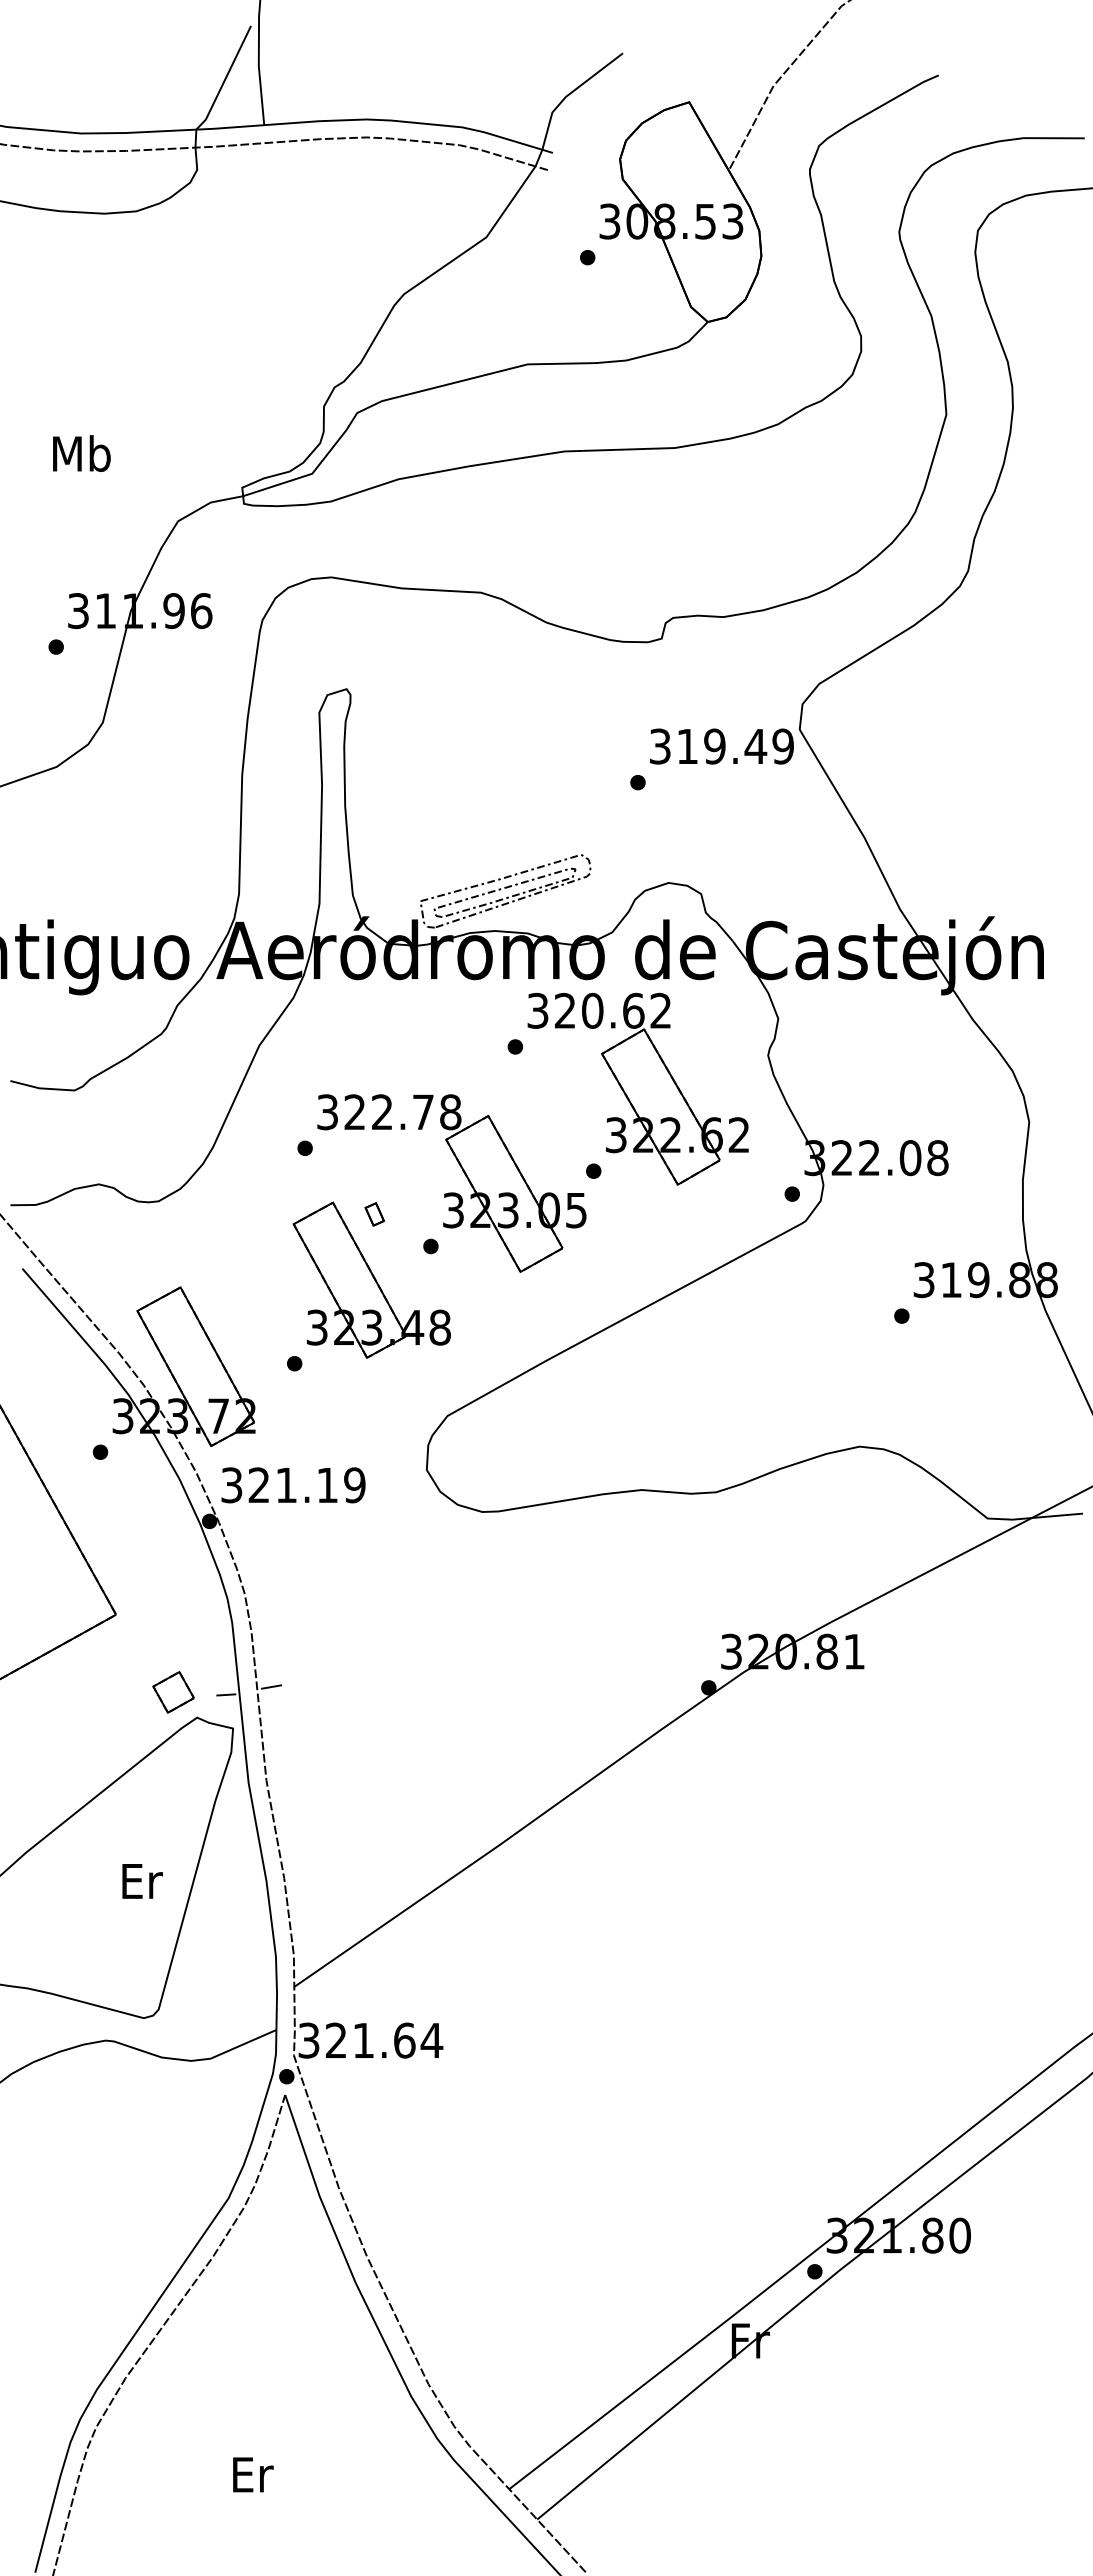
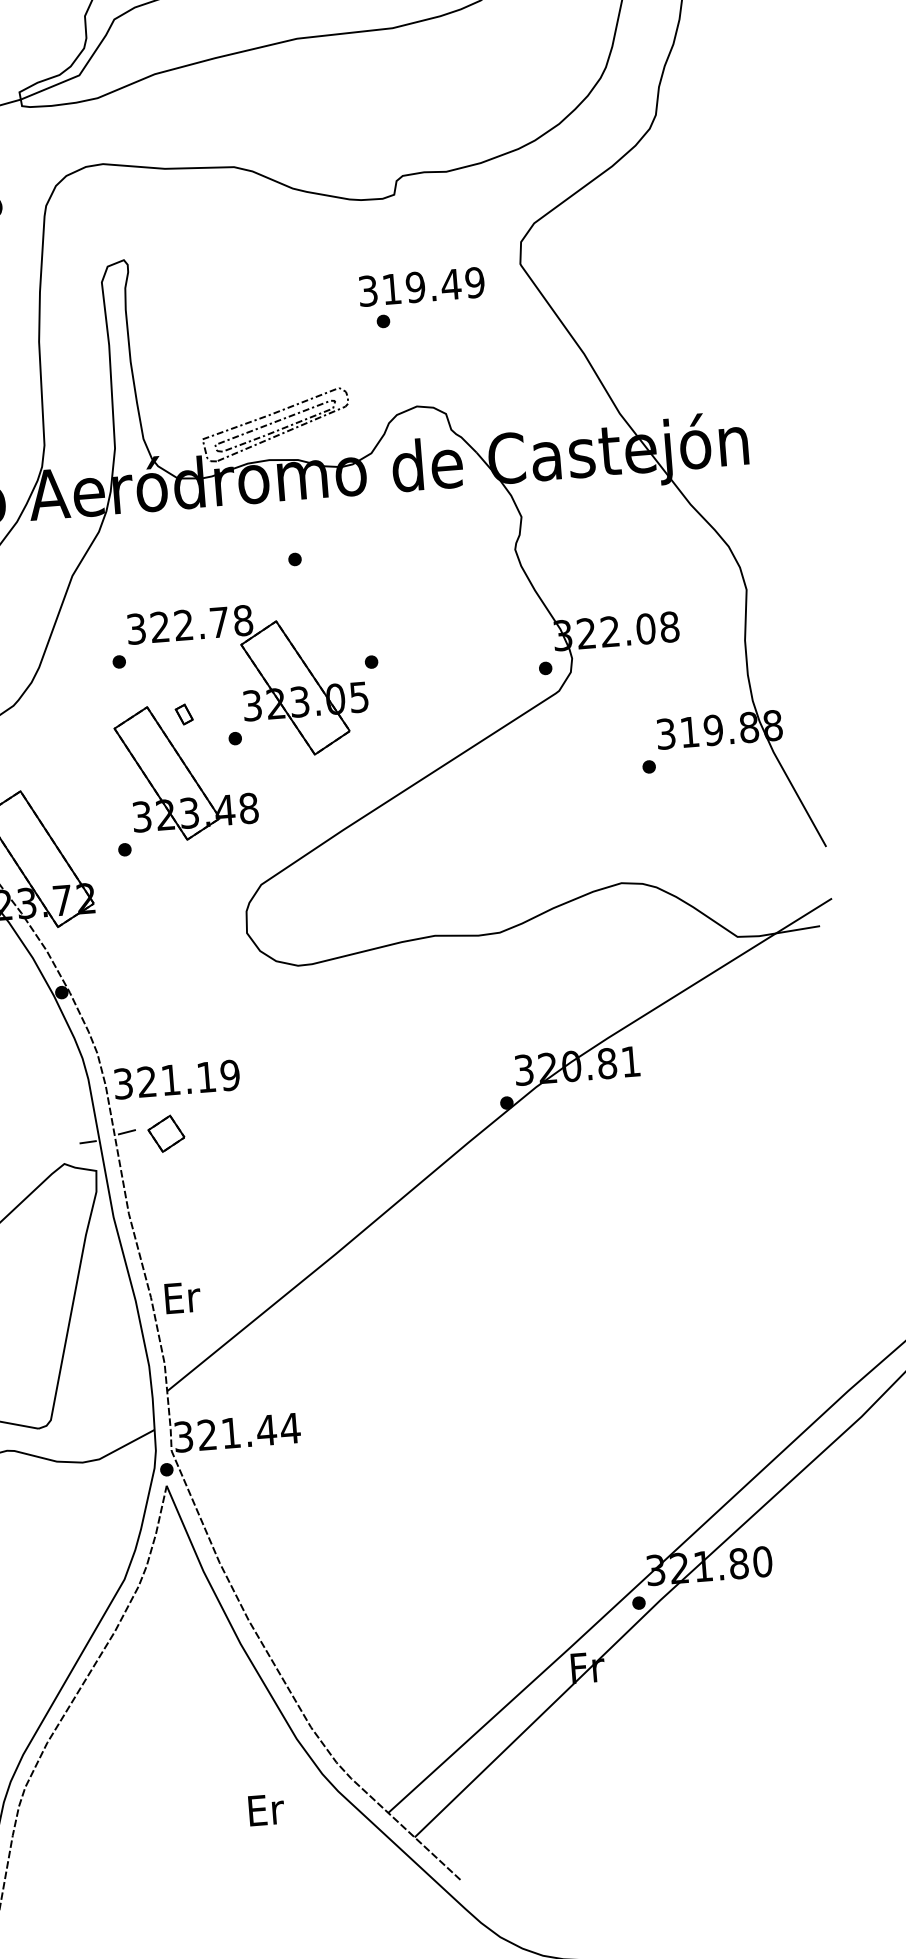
text: (721, 746) -> (421, 286), moved
part: (637, 1088) -> (403, 587), removed
text: (293, 1485) -> (176, 1079), moved
part: (173, 1692) -> (166, 1133), moved
text: (142, 1881) -> (182, 1297), moved
text: (404, 2040) -> (266, 1430), 321.64 -> 321.44
text: (253, 2474) -> (266, 1809), moved

